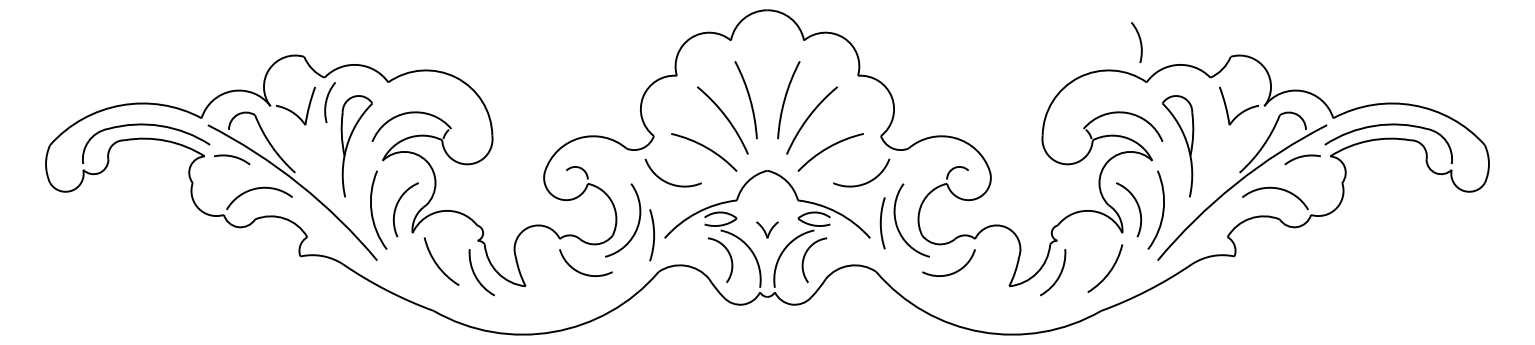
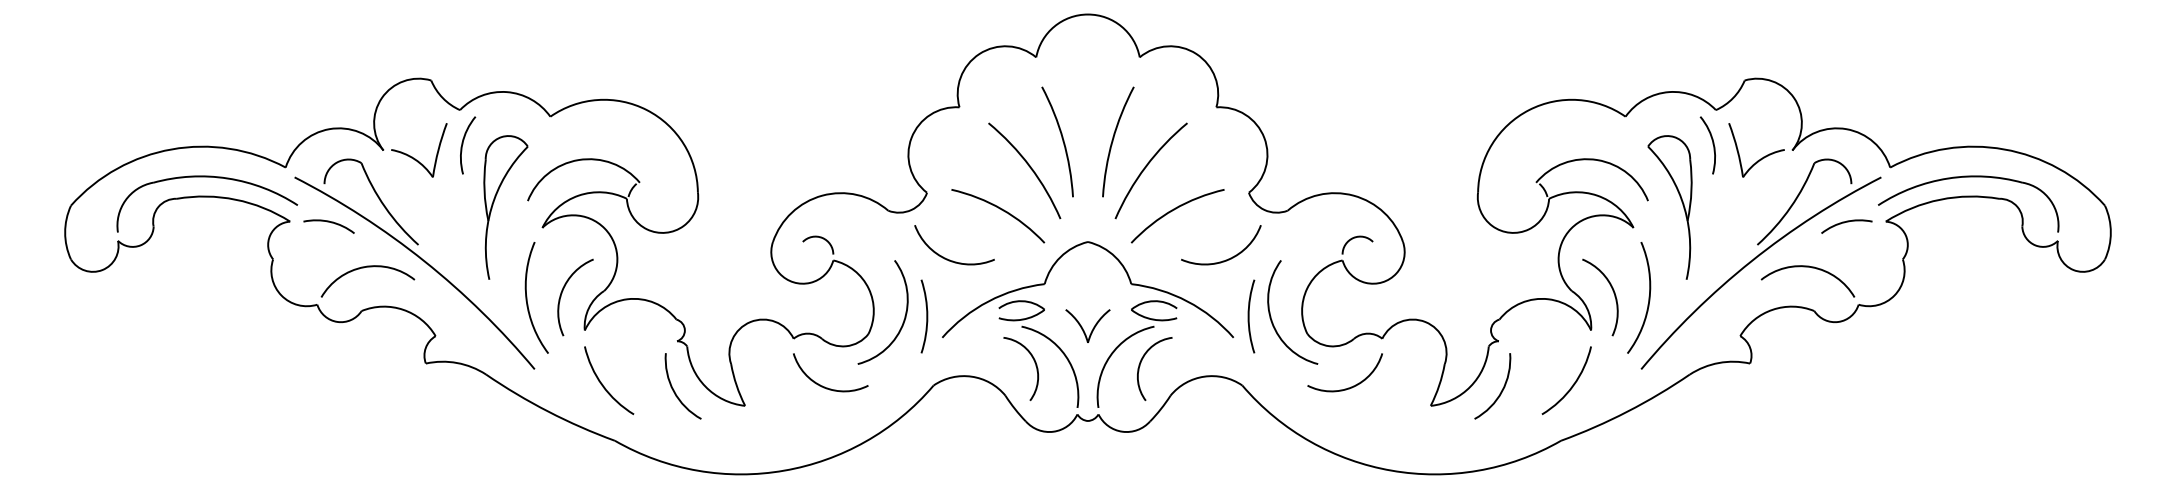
arc: (1139, 41) -> (1711, 143), moved
part: (767, 229) -> (1088, 325), size x1.43
arc: (653, 235) -> (926, 316), moved
arc: (437, 263) -> (603, 383), moved

